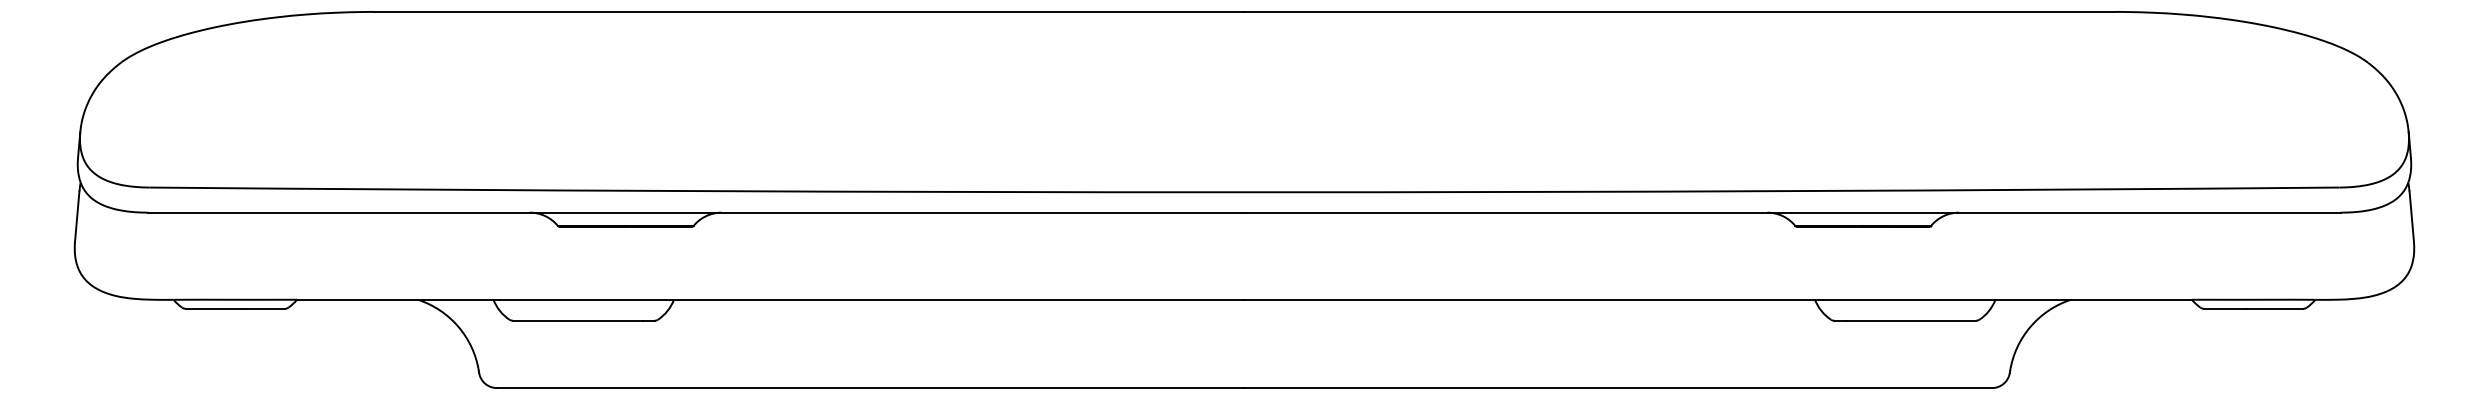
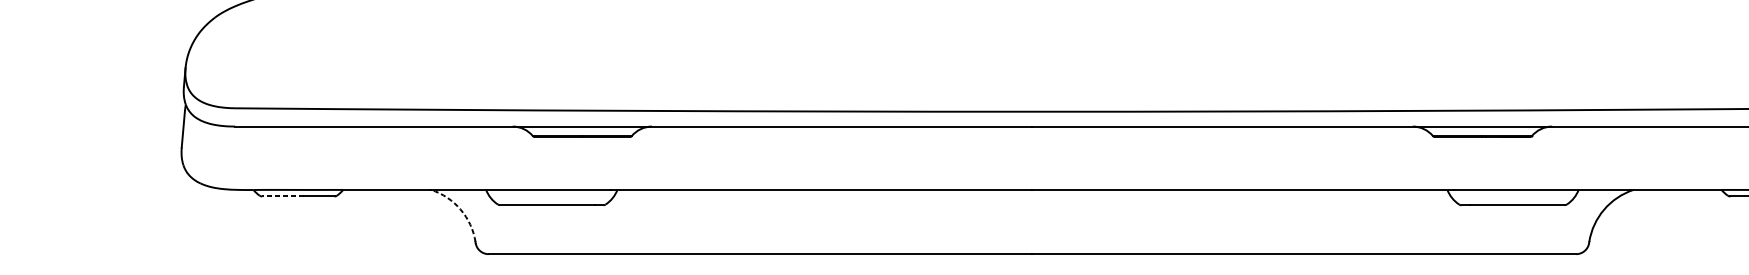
line: (214, 308) -> (283, 196), solid -> dashed
arc: (458, 326) -> (460, 209), solid -> dashed

